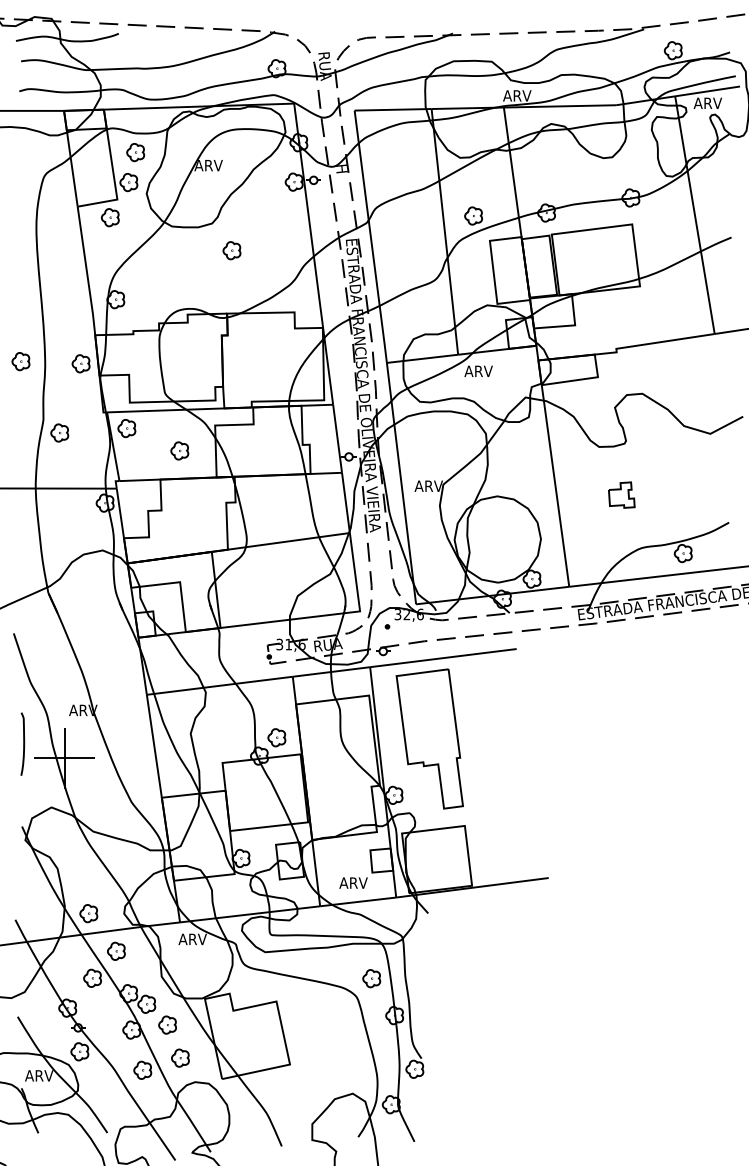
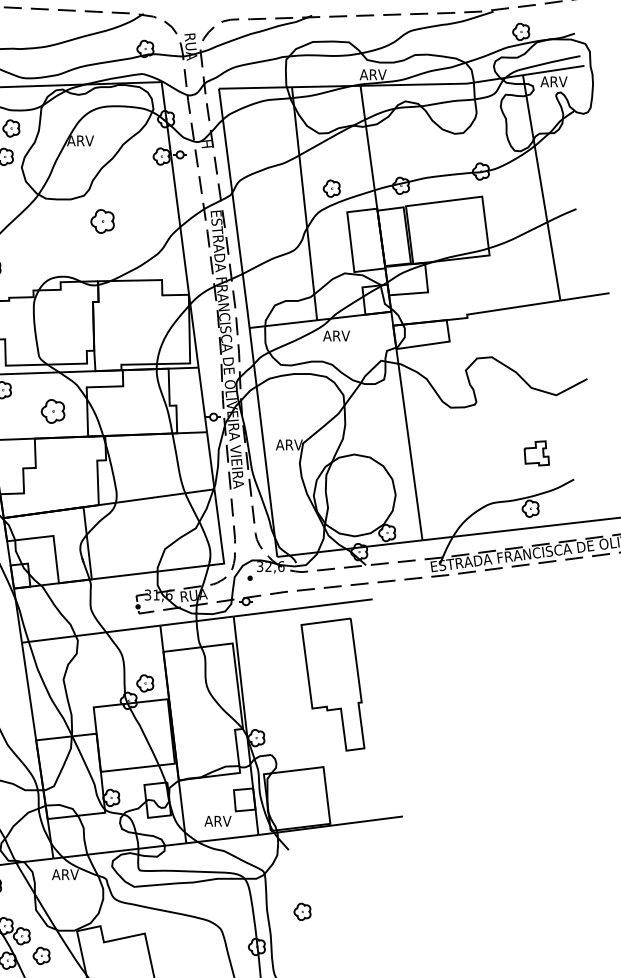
part: (231, 250) -> (102, 221), size x1.4
part: (179, 450) -> (52, 411), size x1.4
part: (621, 494) -> (536, 452), moved
part: (429, 738) -> (332, 684), moved
part: (371, 978) -> (302, 911), moved

